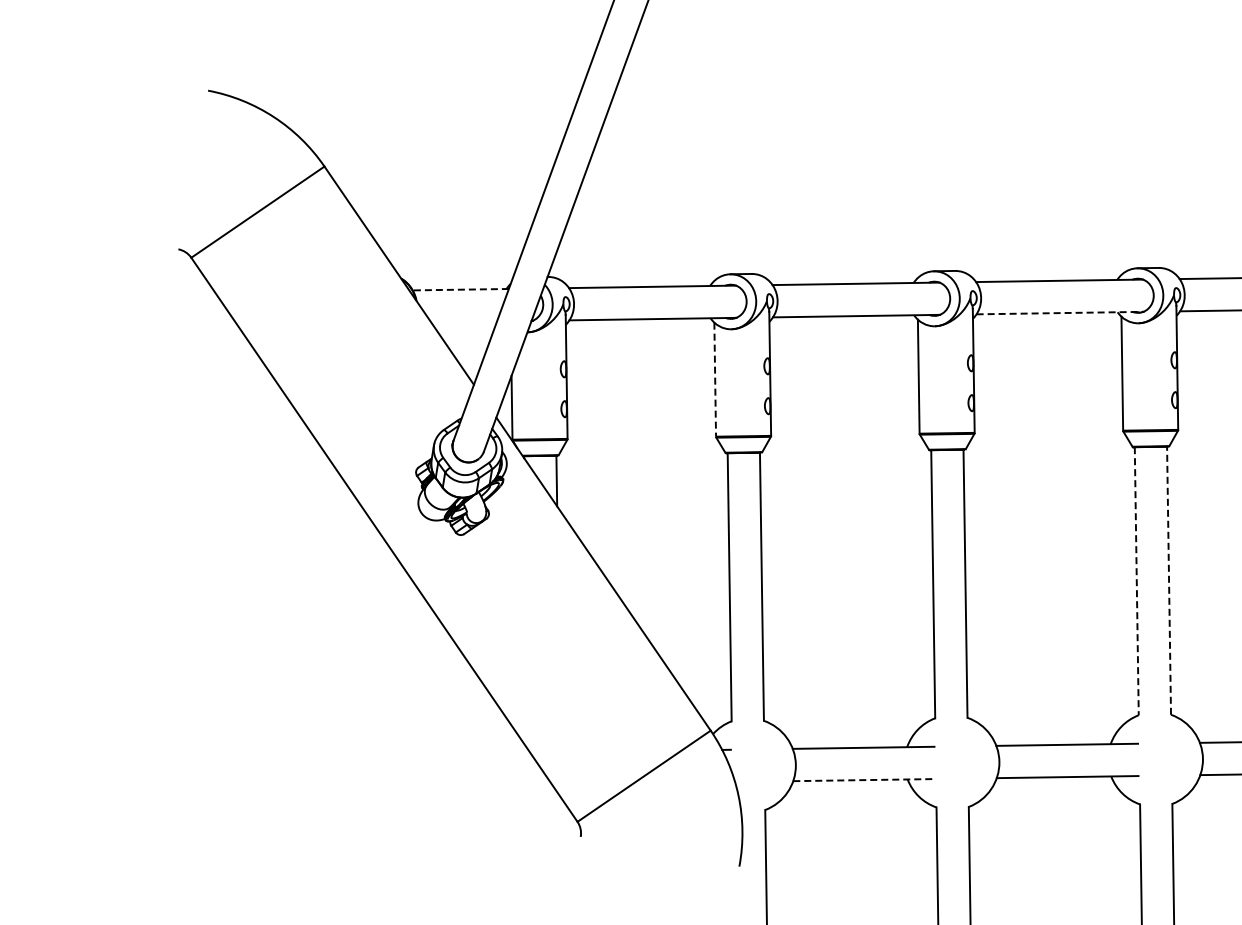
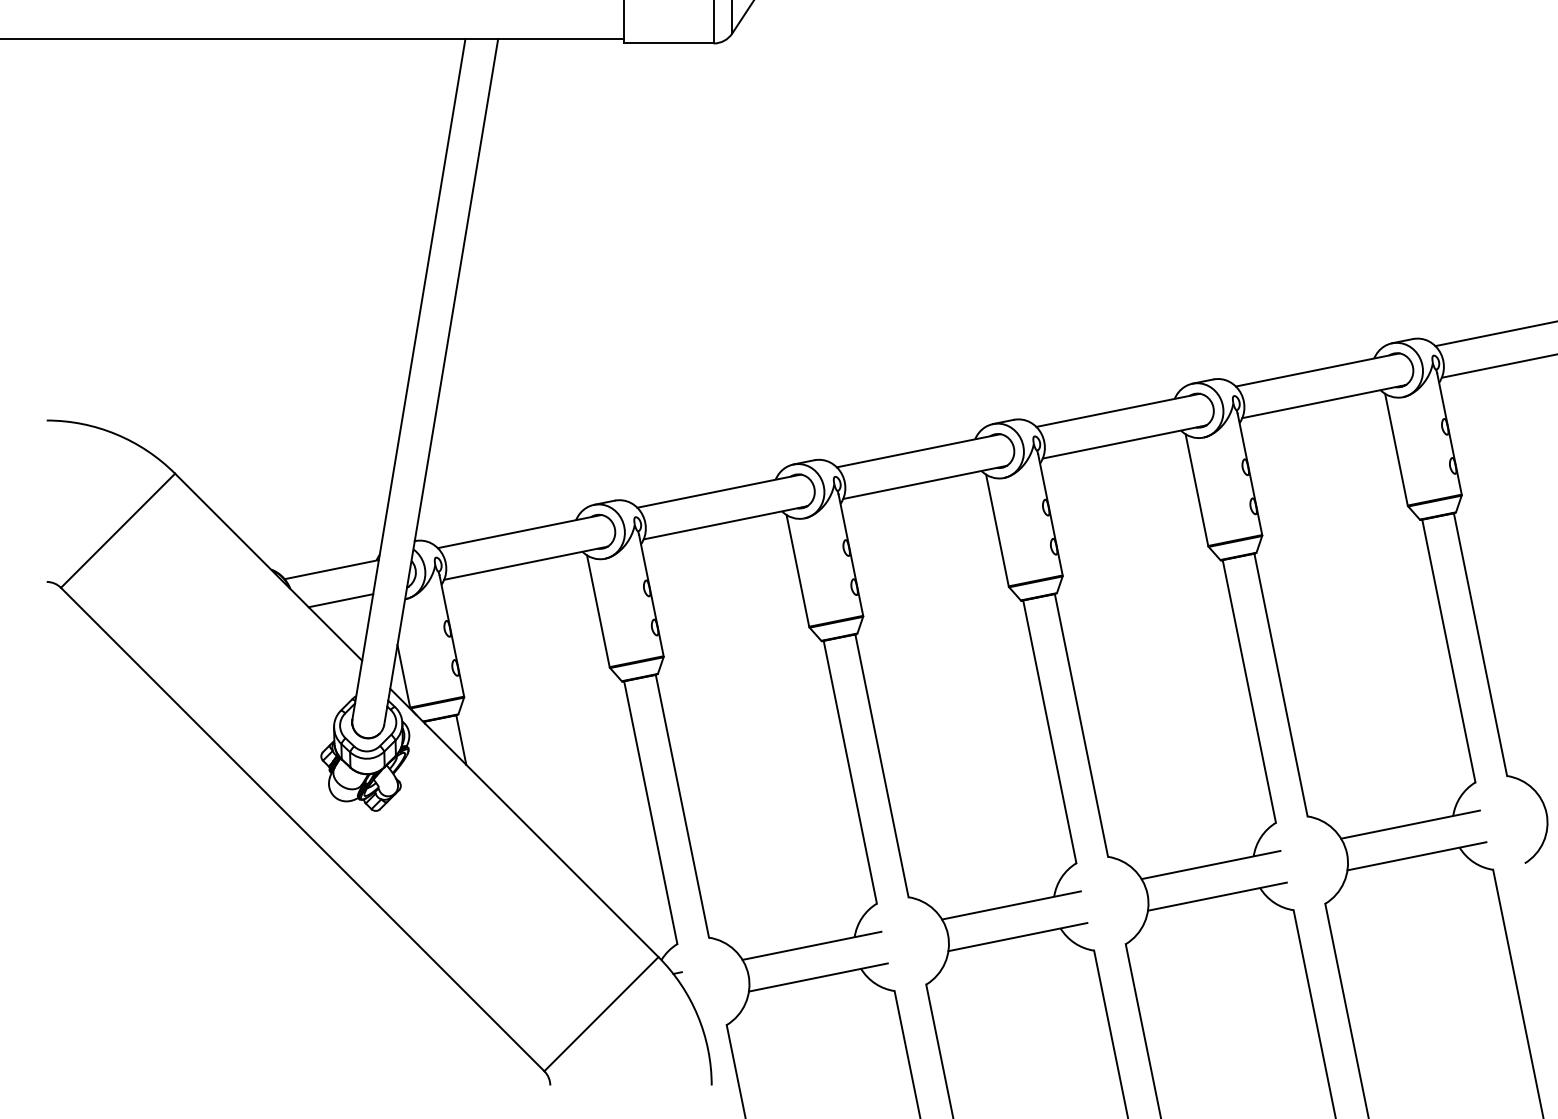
line: (460, 289) -> (331, 569), dashed -> solid
line: (1060, 313) -> (925, 482), dashed -> solid
line: (463, 321) -> (340, 600), added
line: (715, 379) -> (598, 611), dashed -> solid
line: (1169, 579) -> (1081, 724), dashed -> solid
line: (1136, 581) -> (1049, 732), dashed -> solid
line: (864, 780) -> (818, 977), dashed -> solid

